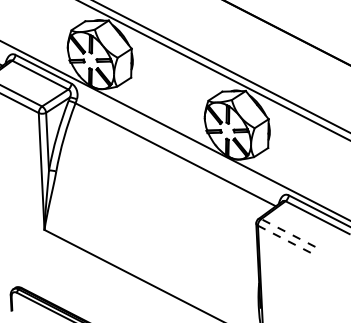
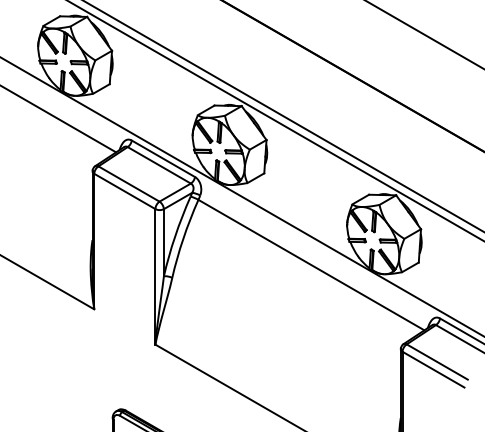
line: (287, 232) -> (436, 361), dashed -> solid
line: (285, 239) -> (433, 369), dashed -> solid

